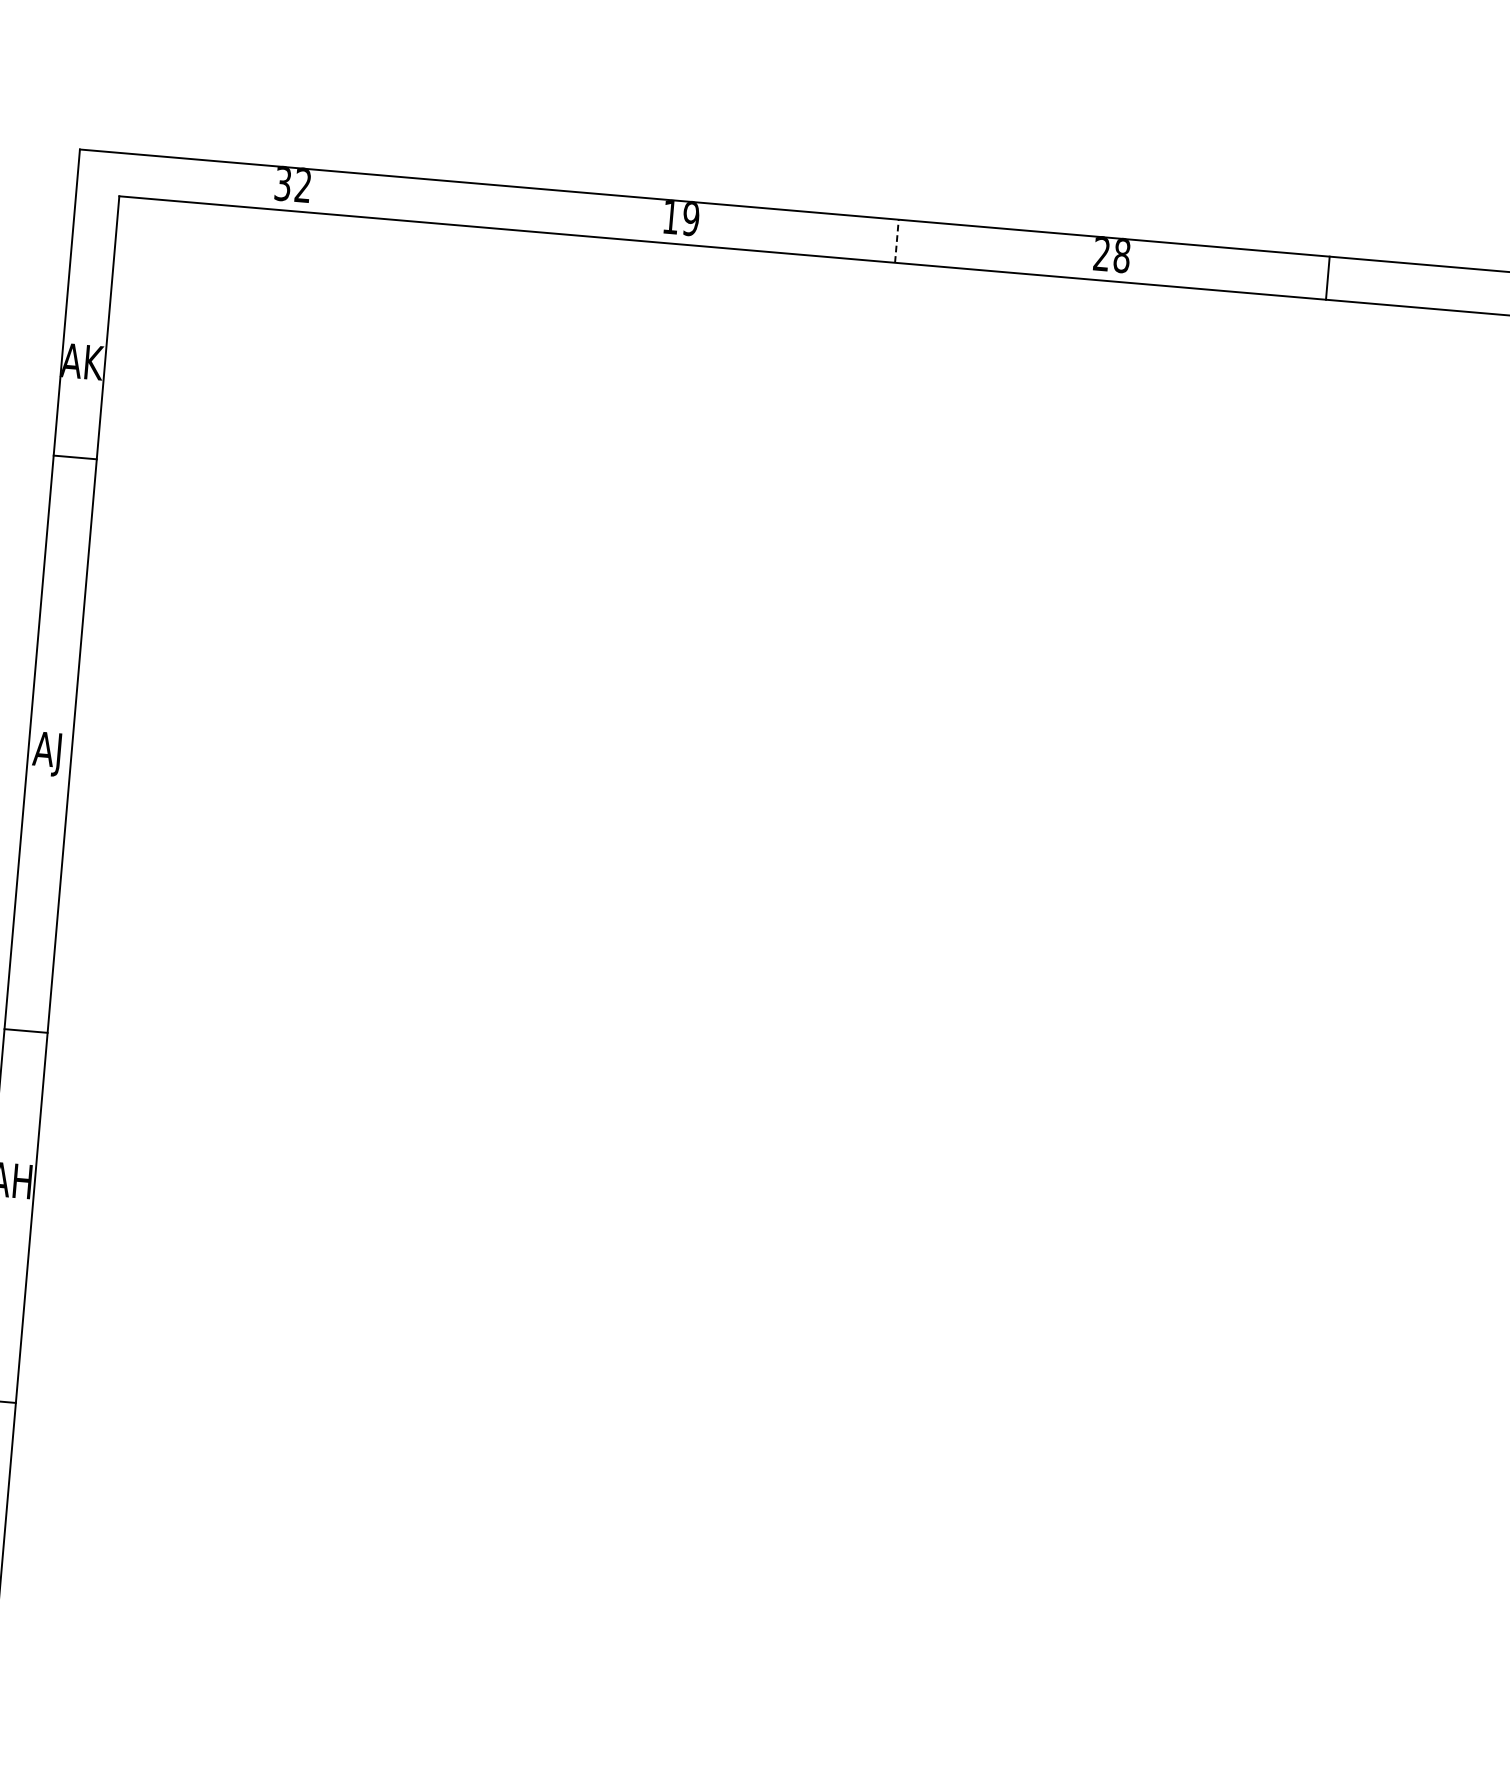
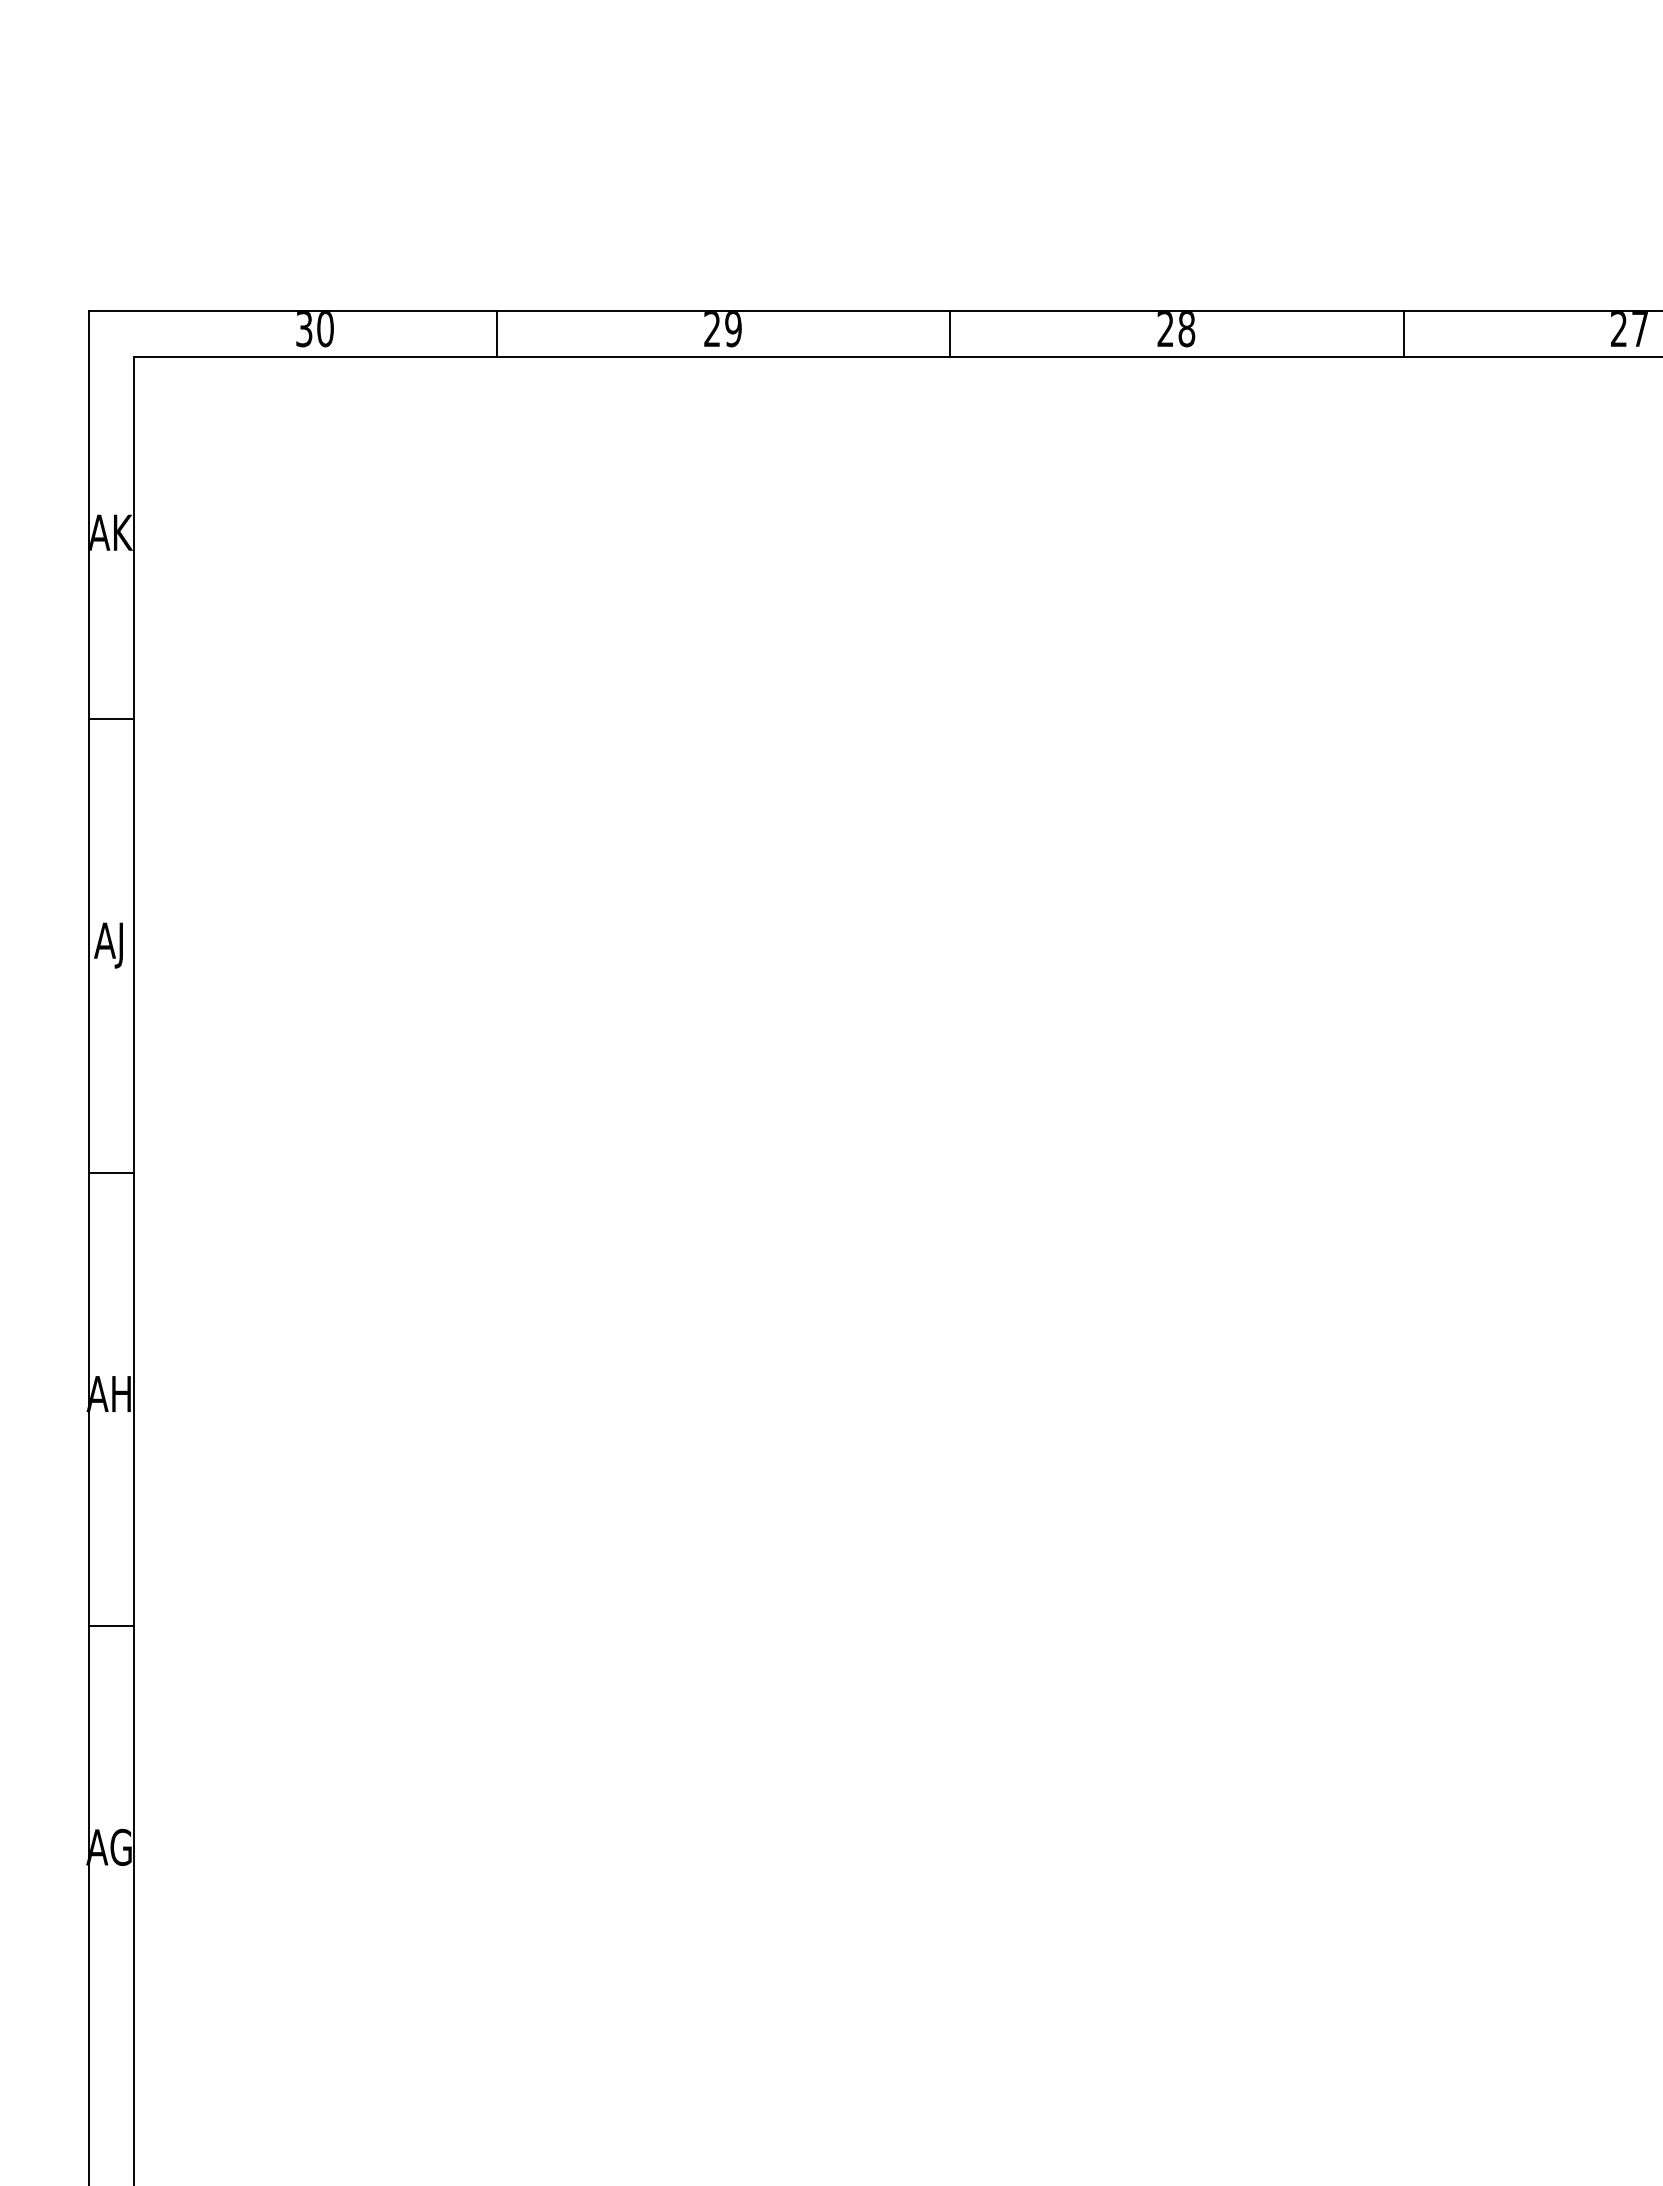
text: (303, 186) -> (325, 329), 32 -> 30
line: (466, 203) -> (497, 333), added
text: (670, 217) -> (711, 329), 19 -> 29
line: (897, 240) -> (950, 333), dashed -> solid
line: (75, 457) -> (111, 719), moved
line: (25, 1030) -> (111, 1172), moved

